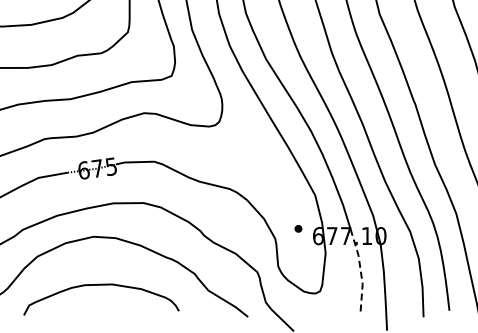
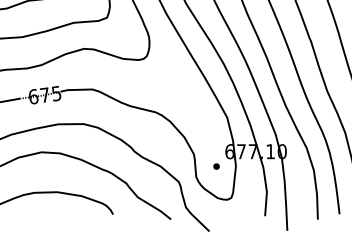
part: (298, 228) -> (216, 166), moved
line: (360, 270) -> (265, 180), dashed -> solid

